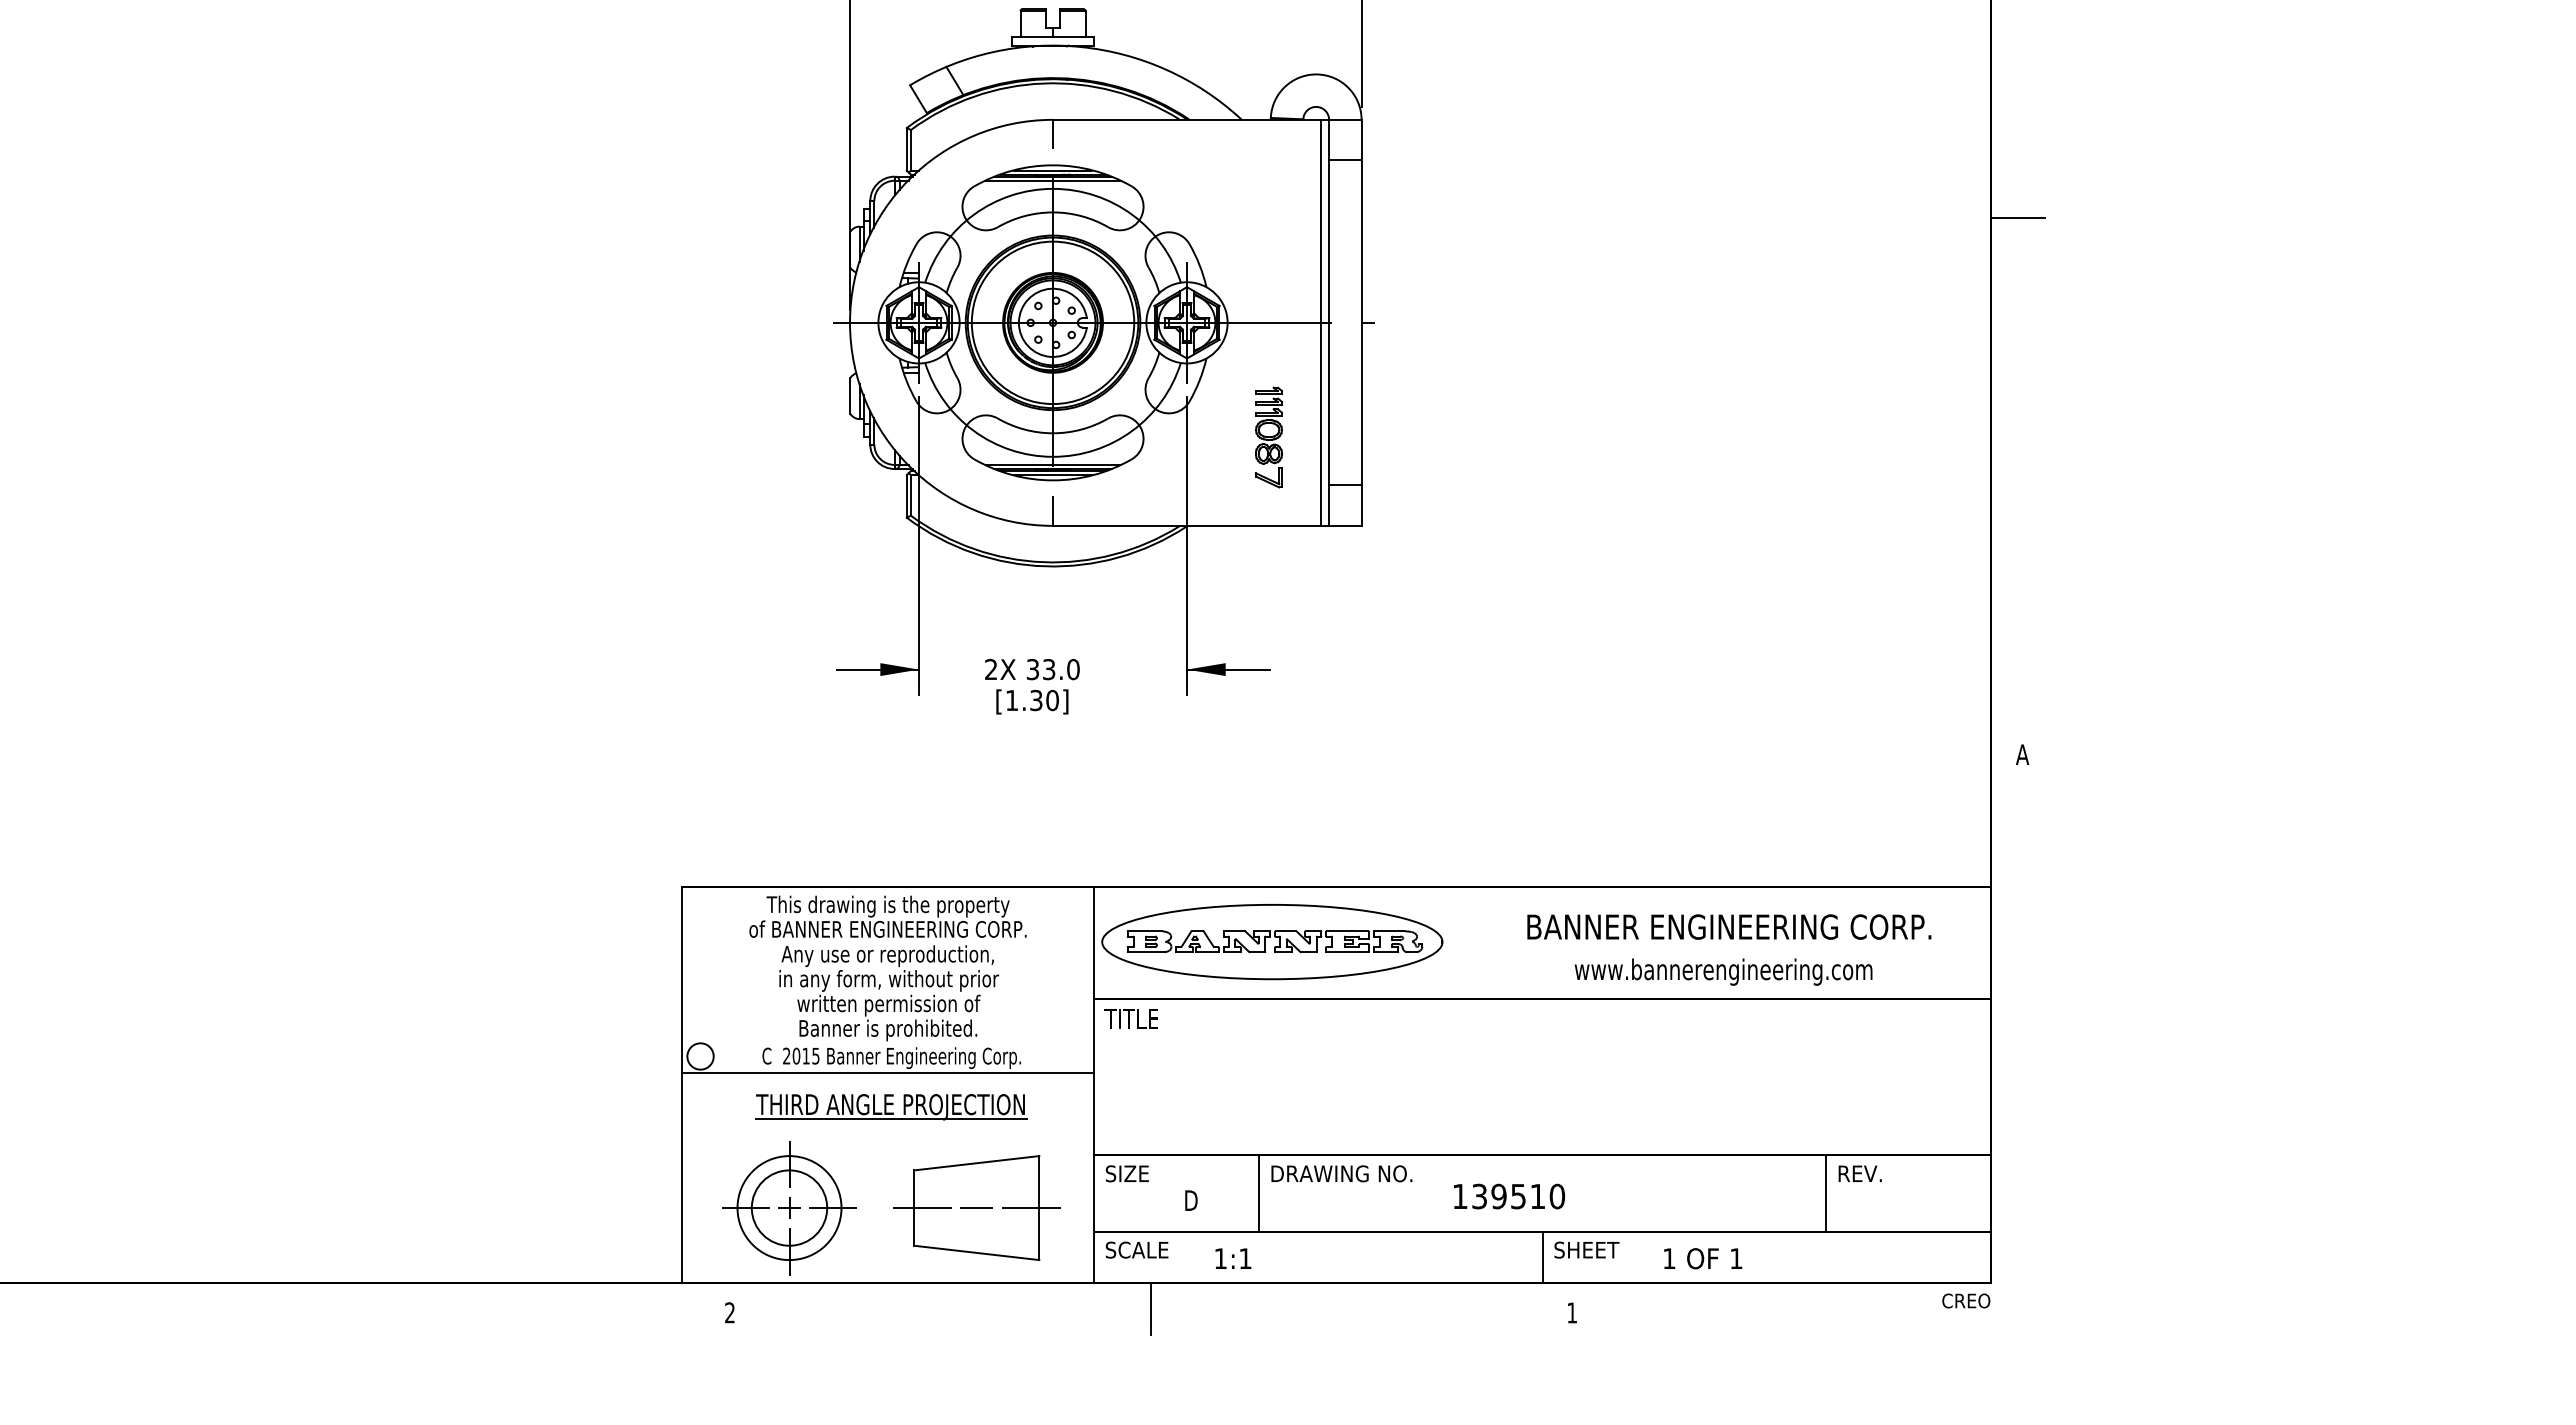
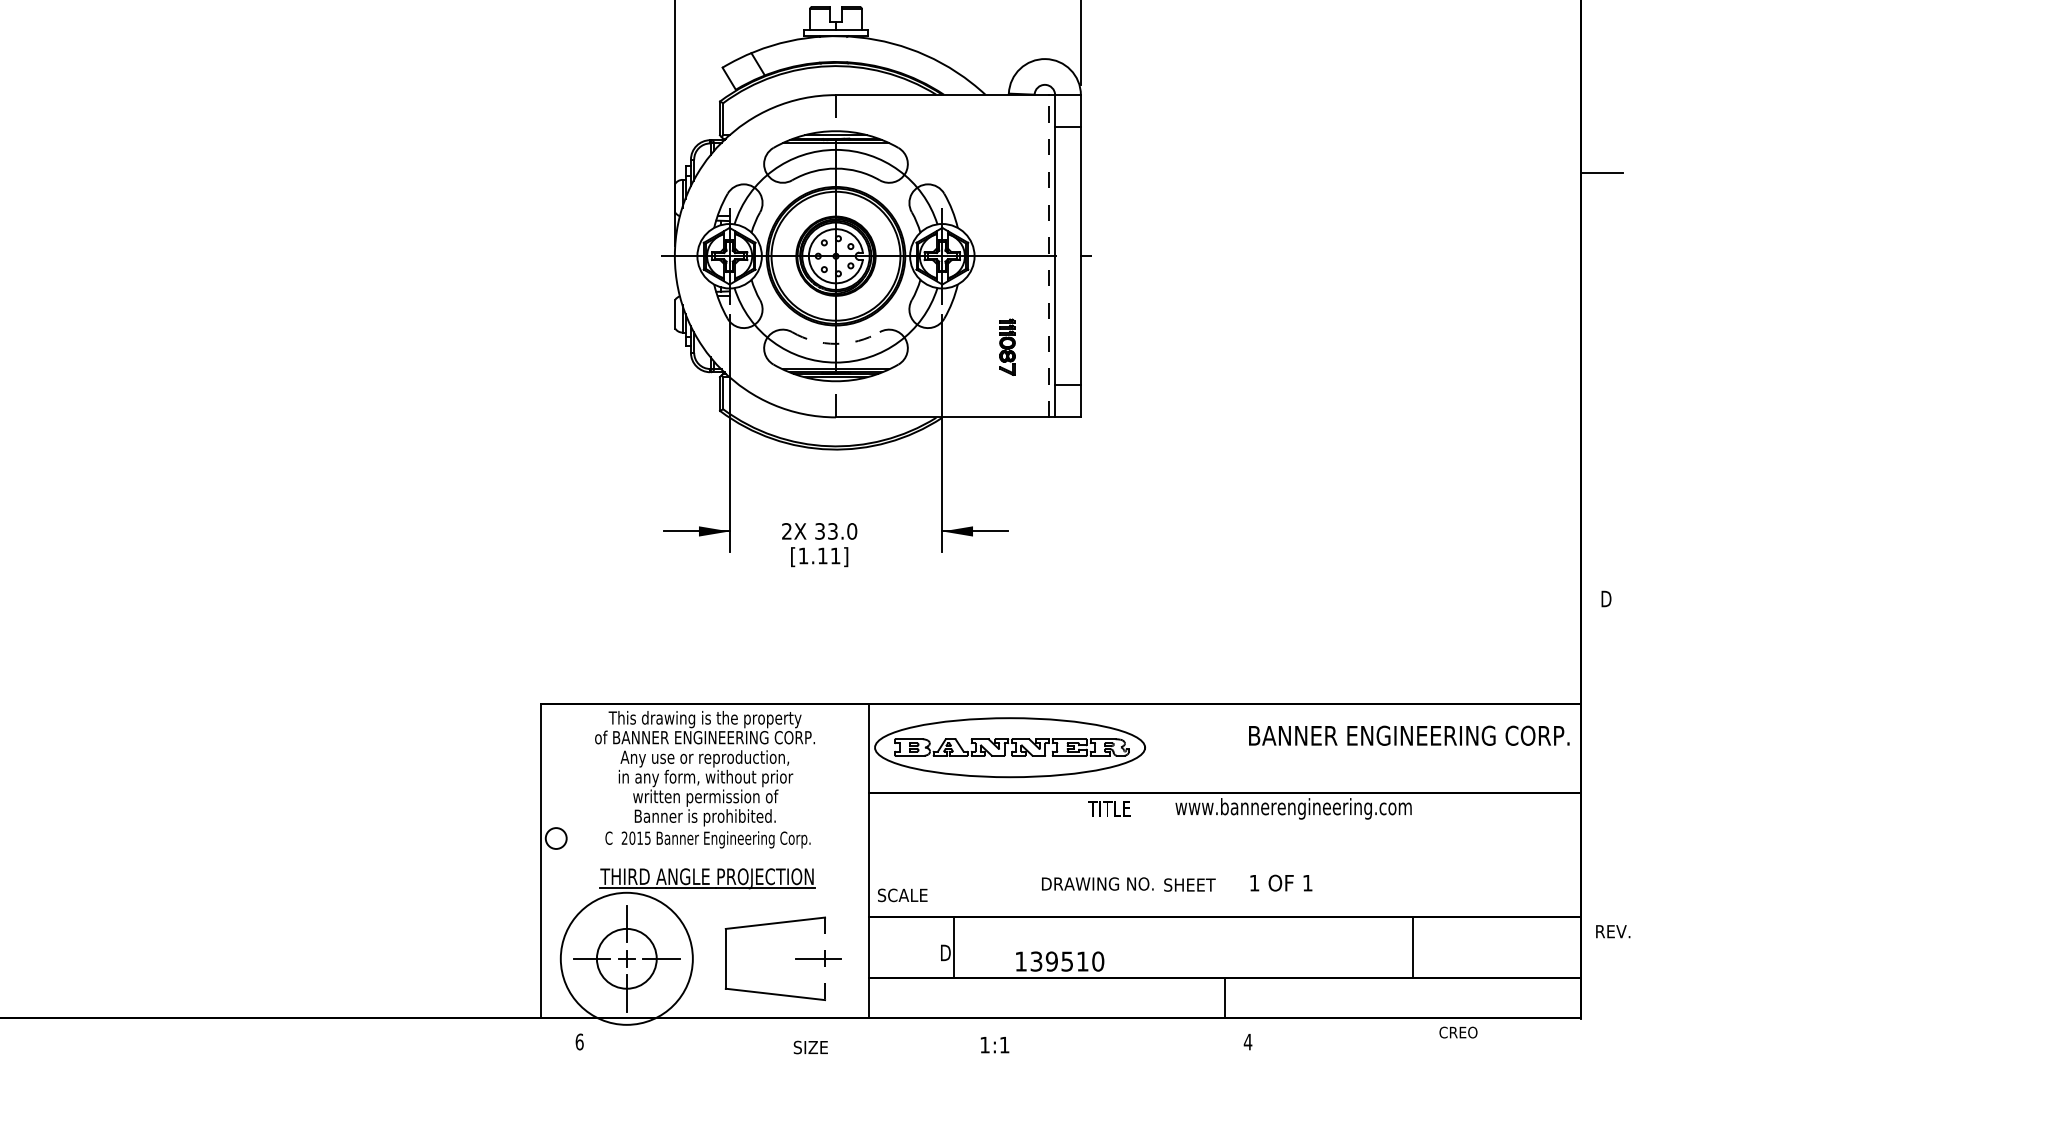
line: (1321, 322) -> (1049, 255), solid -> dashed
arc: (1053, 433) -> (836, 344), solid -> dashed
part: (1269, 437) -> (1007, 347), size x0.7
text: (1044, 700) -> (829, 555), [1.30] -> [1.11]
text: (2022, 754) -> (1605, 598), A -> D
text: (1729, 926) -> (1409, 735), moved
text: (1723, 971) -> (1293, 808), moved
text: (1130, 1018) -> (1108, 808), moved
line: (887, 1072) -> (704, 851), removed
text: (1126, 1173) -> (810, 1047), moved
text: (1341, 1173) -> (1097, 883), moved
text: (1859, 1173) -> (1612, 931), moved
line: (1259, 1193) -> (953, 947), moved
line: (1826, 1193) -> (1412, 947), moved
text: (1509, 1196) -> (1060, 961), moved
circle: (789, 1208) -> (626, 959), size x1.6
line: (921, 1208) -> (731, 959), removed
line: (976, 1208) -> (775, 959), removed
line: (1039, 1208) -> (825, 959), solid -> dashed
text: (1136, 1249) -> (902, 894), moved
text: (1586, 1249) -> (1189, 884), moved
text: (1233, 1258) -> (995, 1044), moved
text: (1703, 1258) -> (1281, 882), moved
text: (1966, 1300) -> (1458, 1032), moved
line: (1150, 1308) -> (913, 1038), removed
text: (730, 1312) -> (580, 1041), 2 -> 6
text: (1571, 1312) -> (1247, 1041), 1 -> 4

